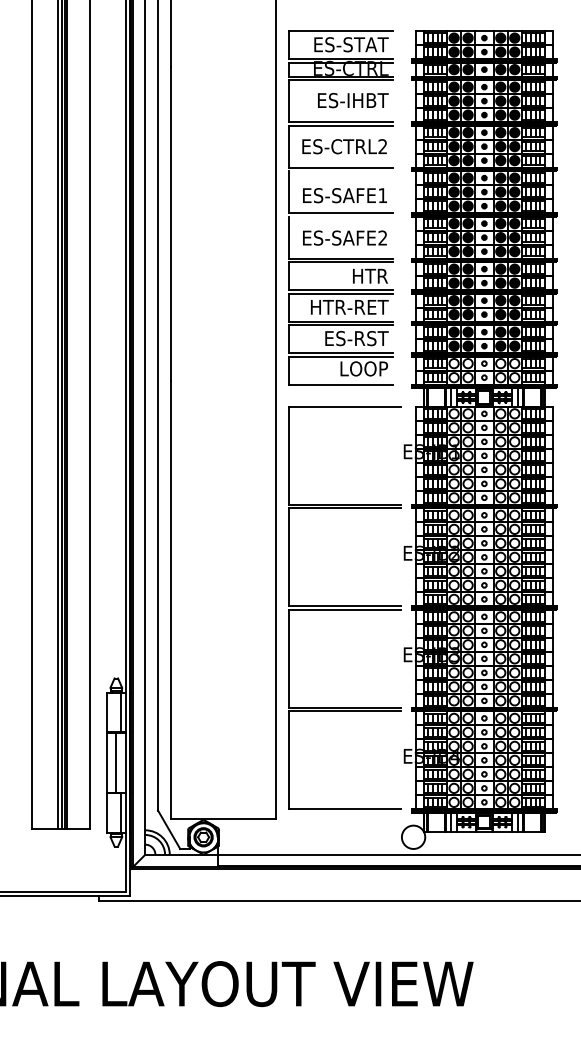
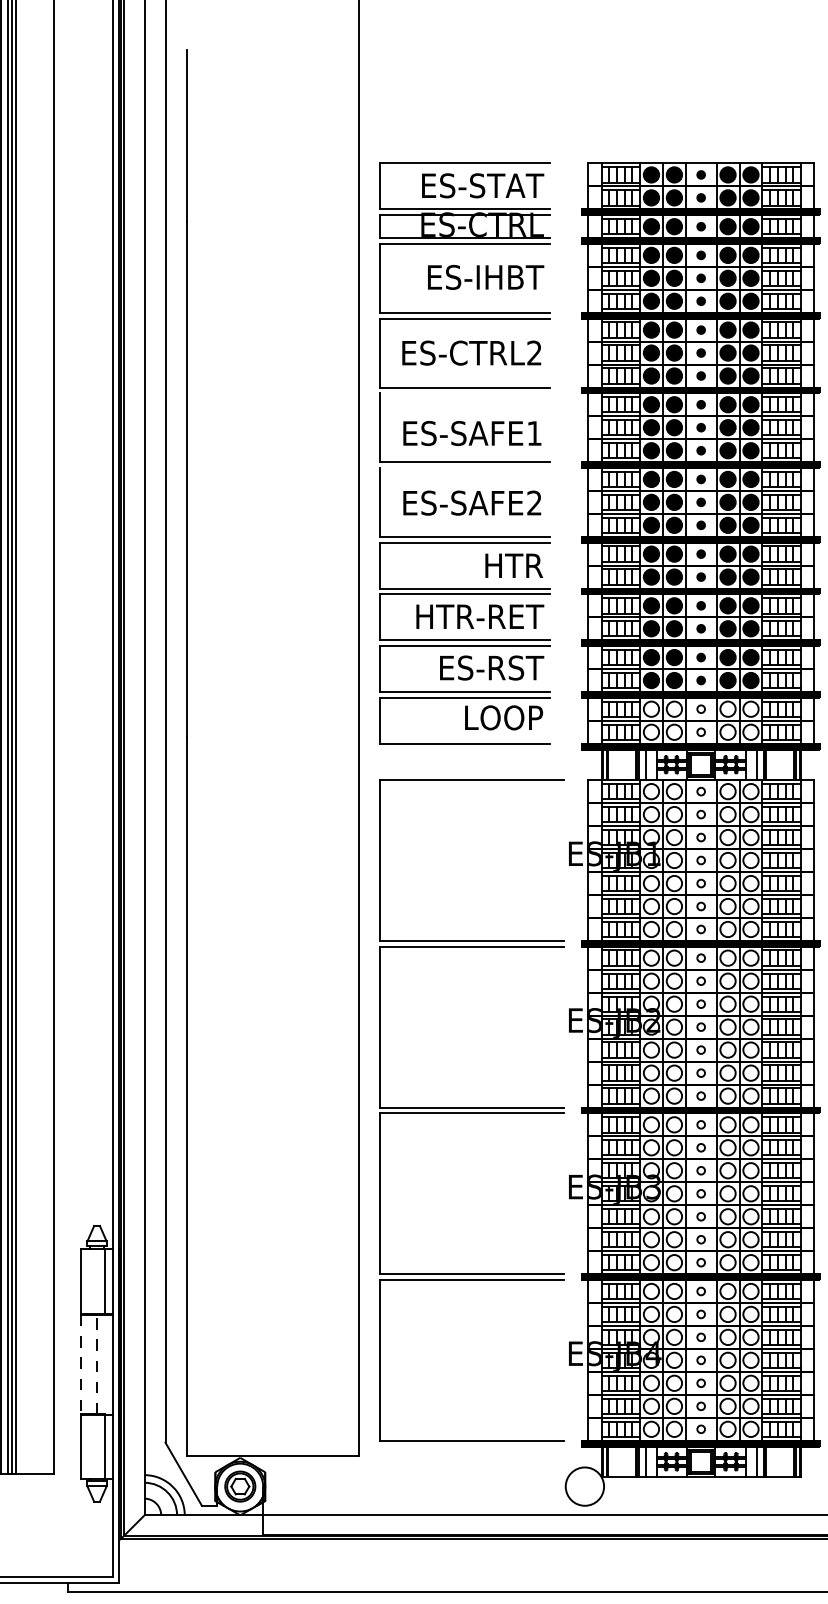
line: (116, 762) -> (97, 1363), solid -> dashed
line: (106, 763) -> (80, 1365), solid -> dashed

